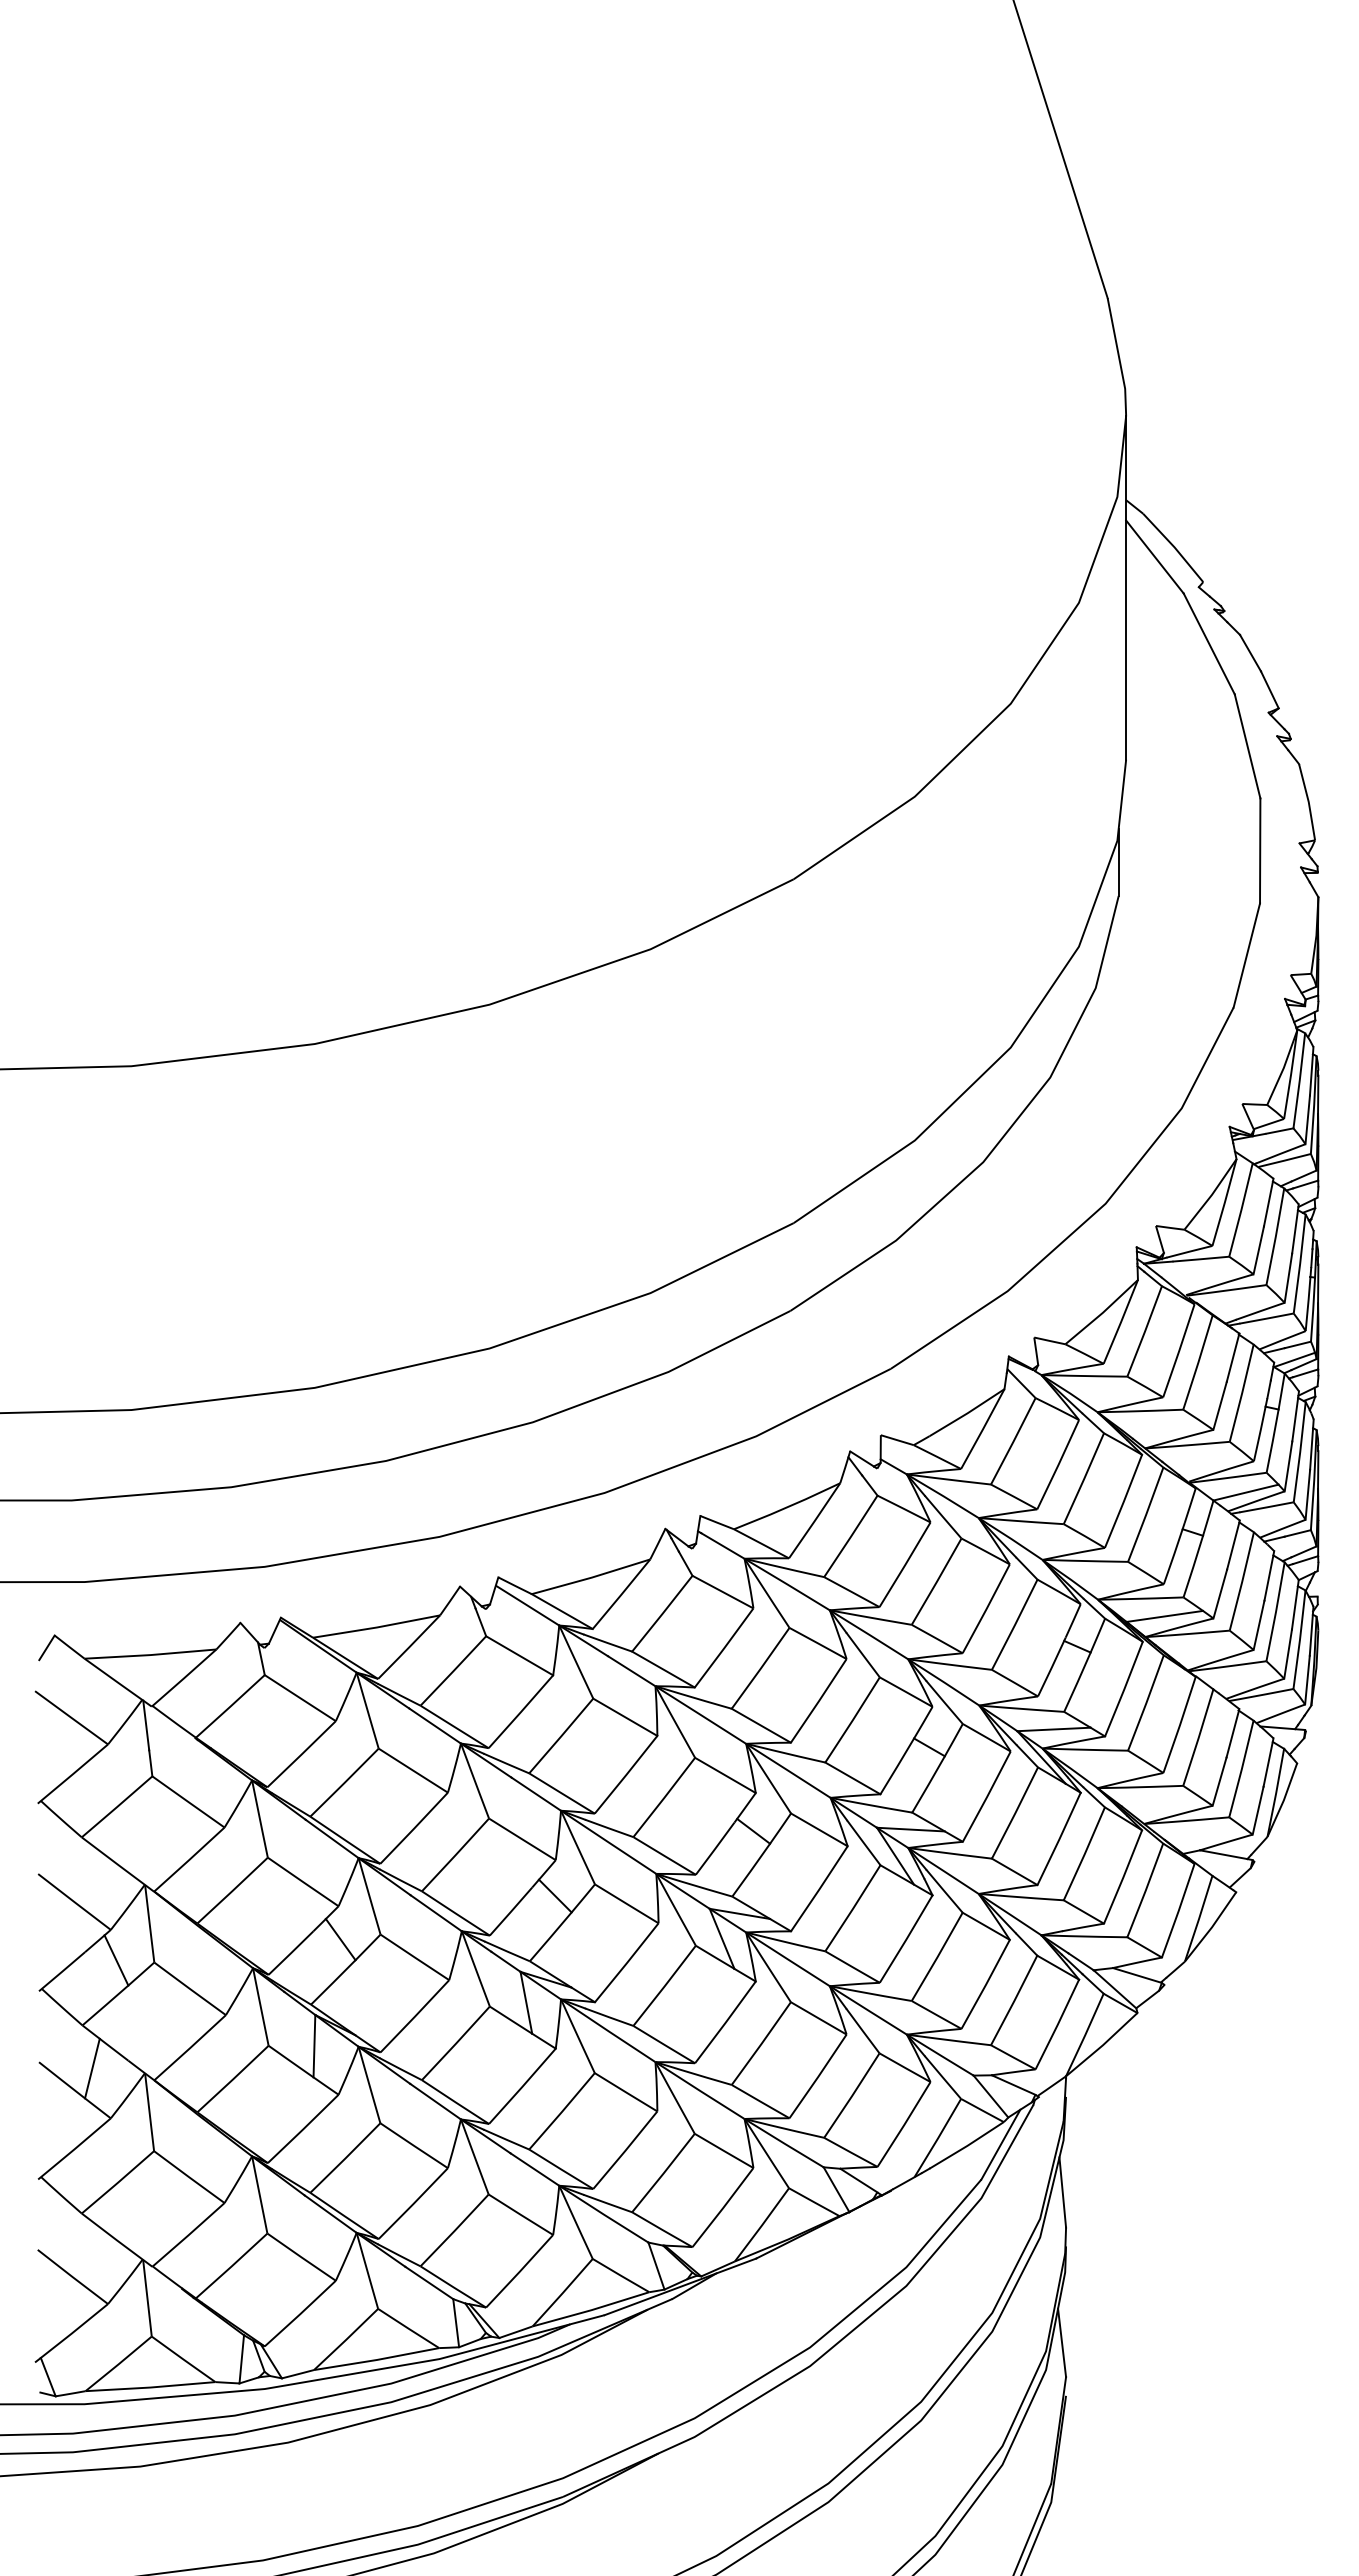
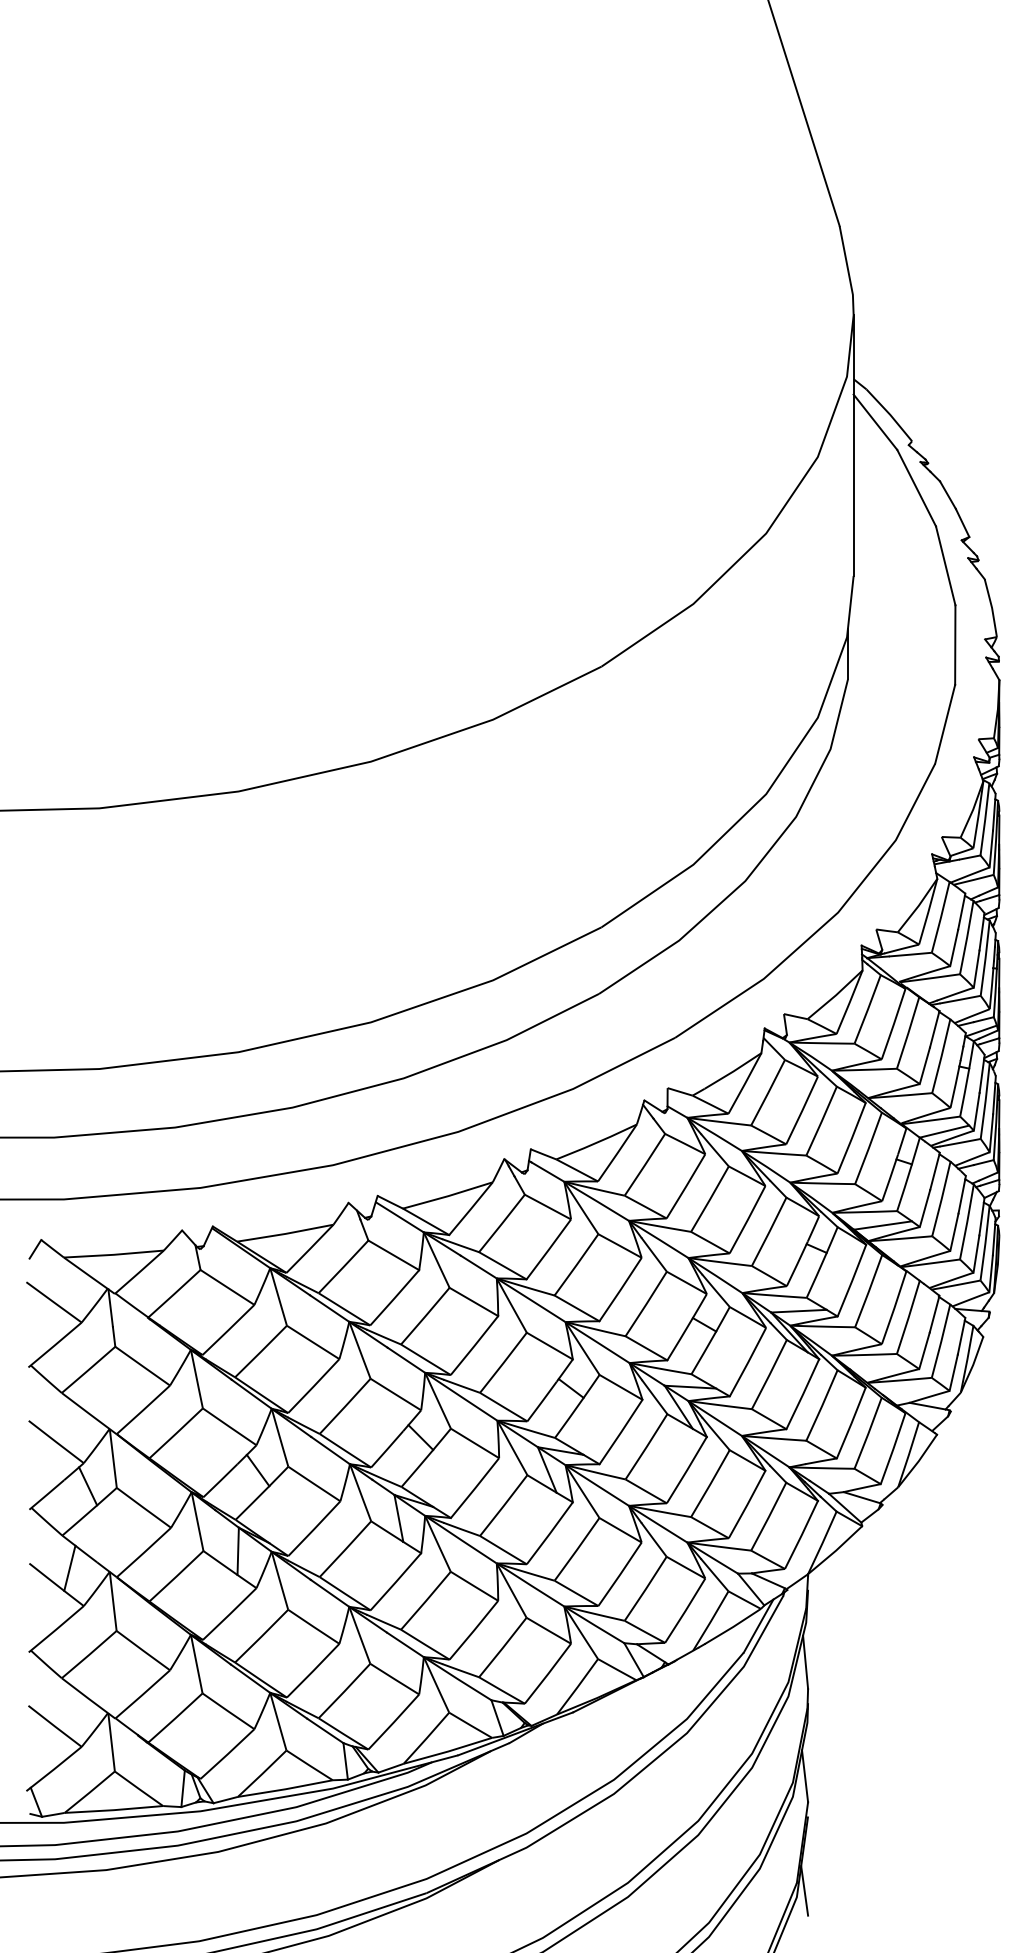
line: (1061, 2493) -> (804, 1890), added

